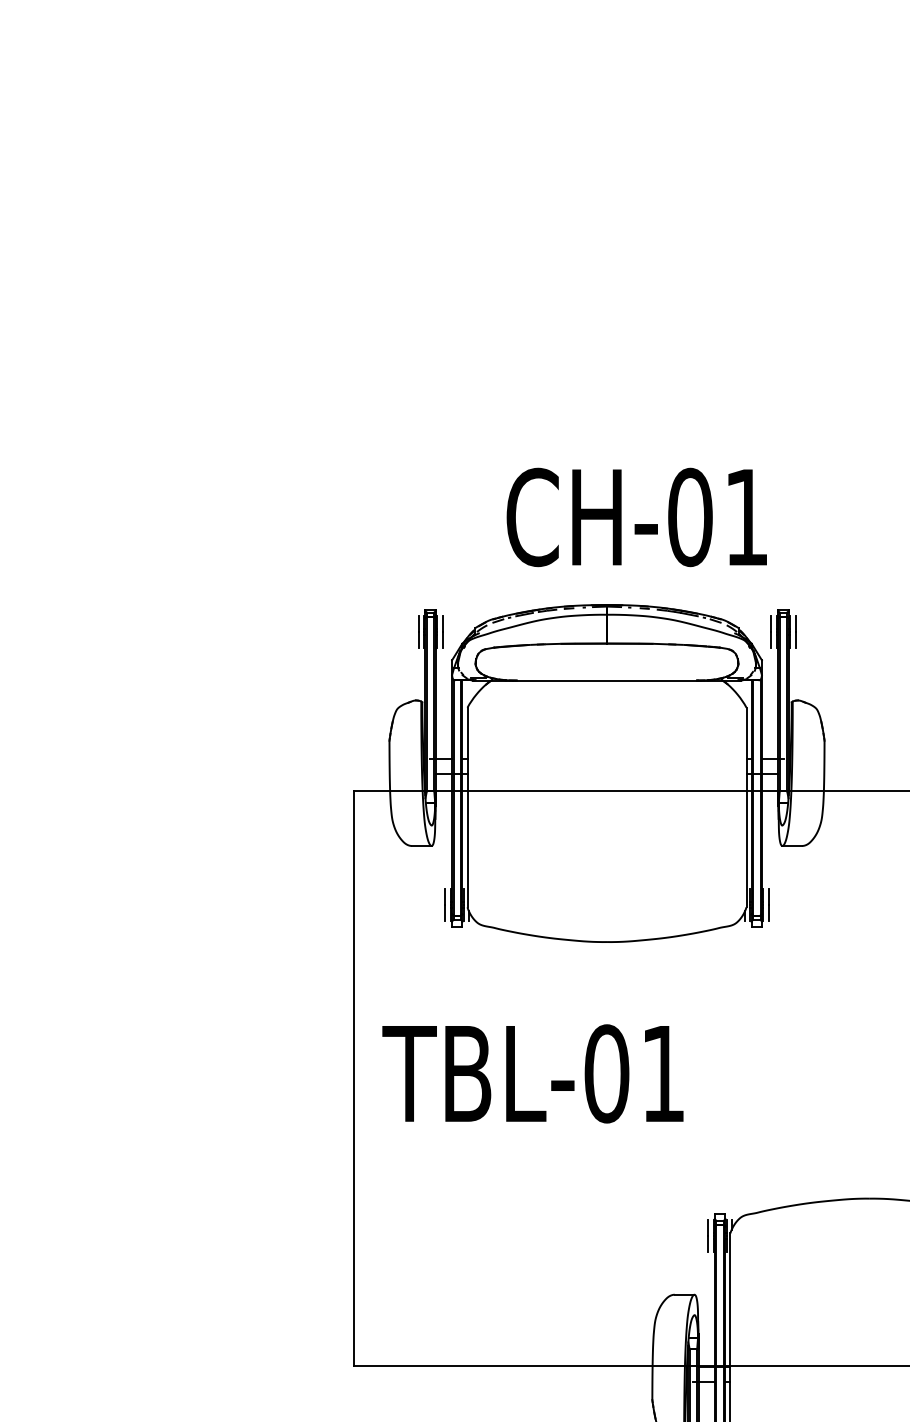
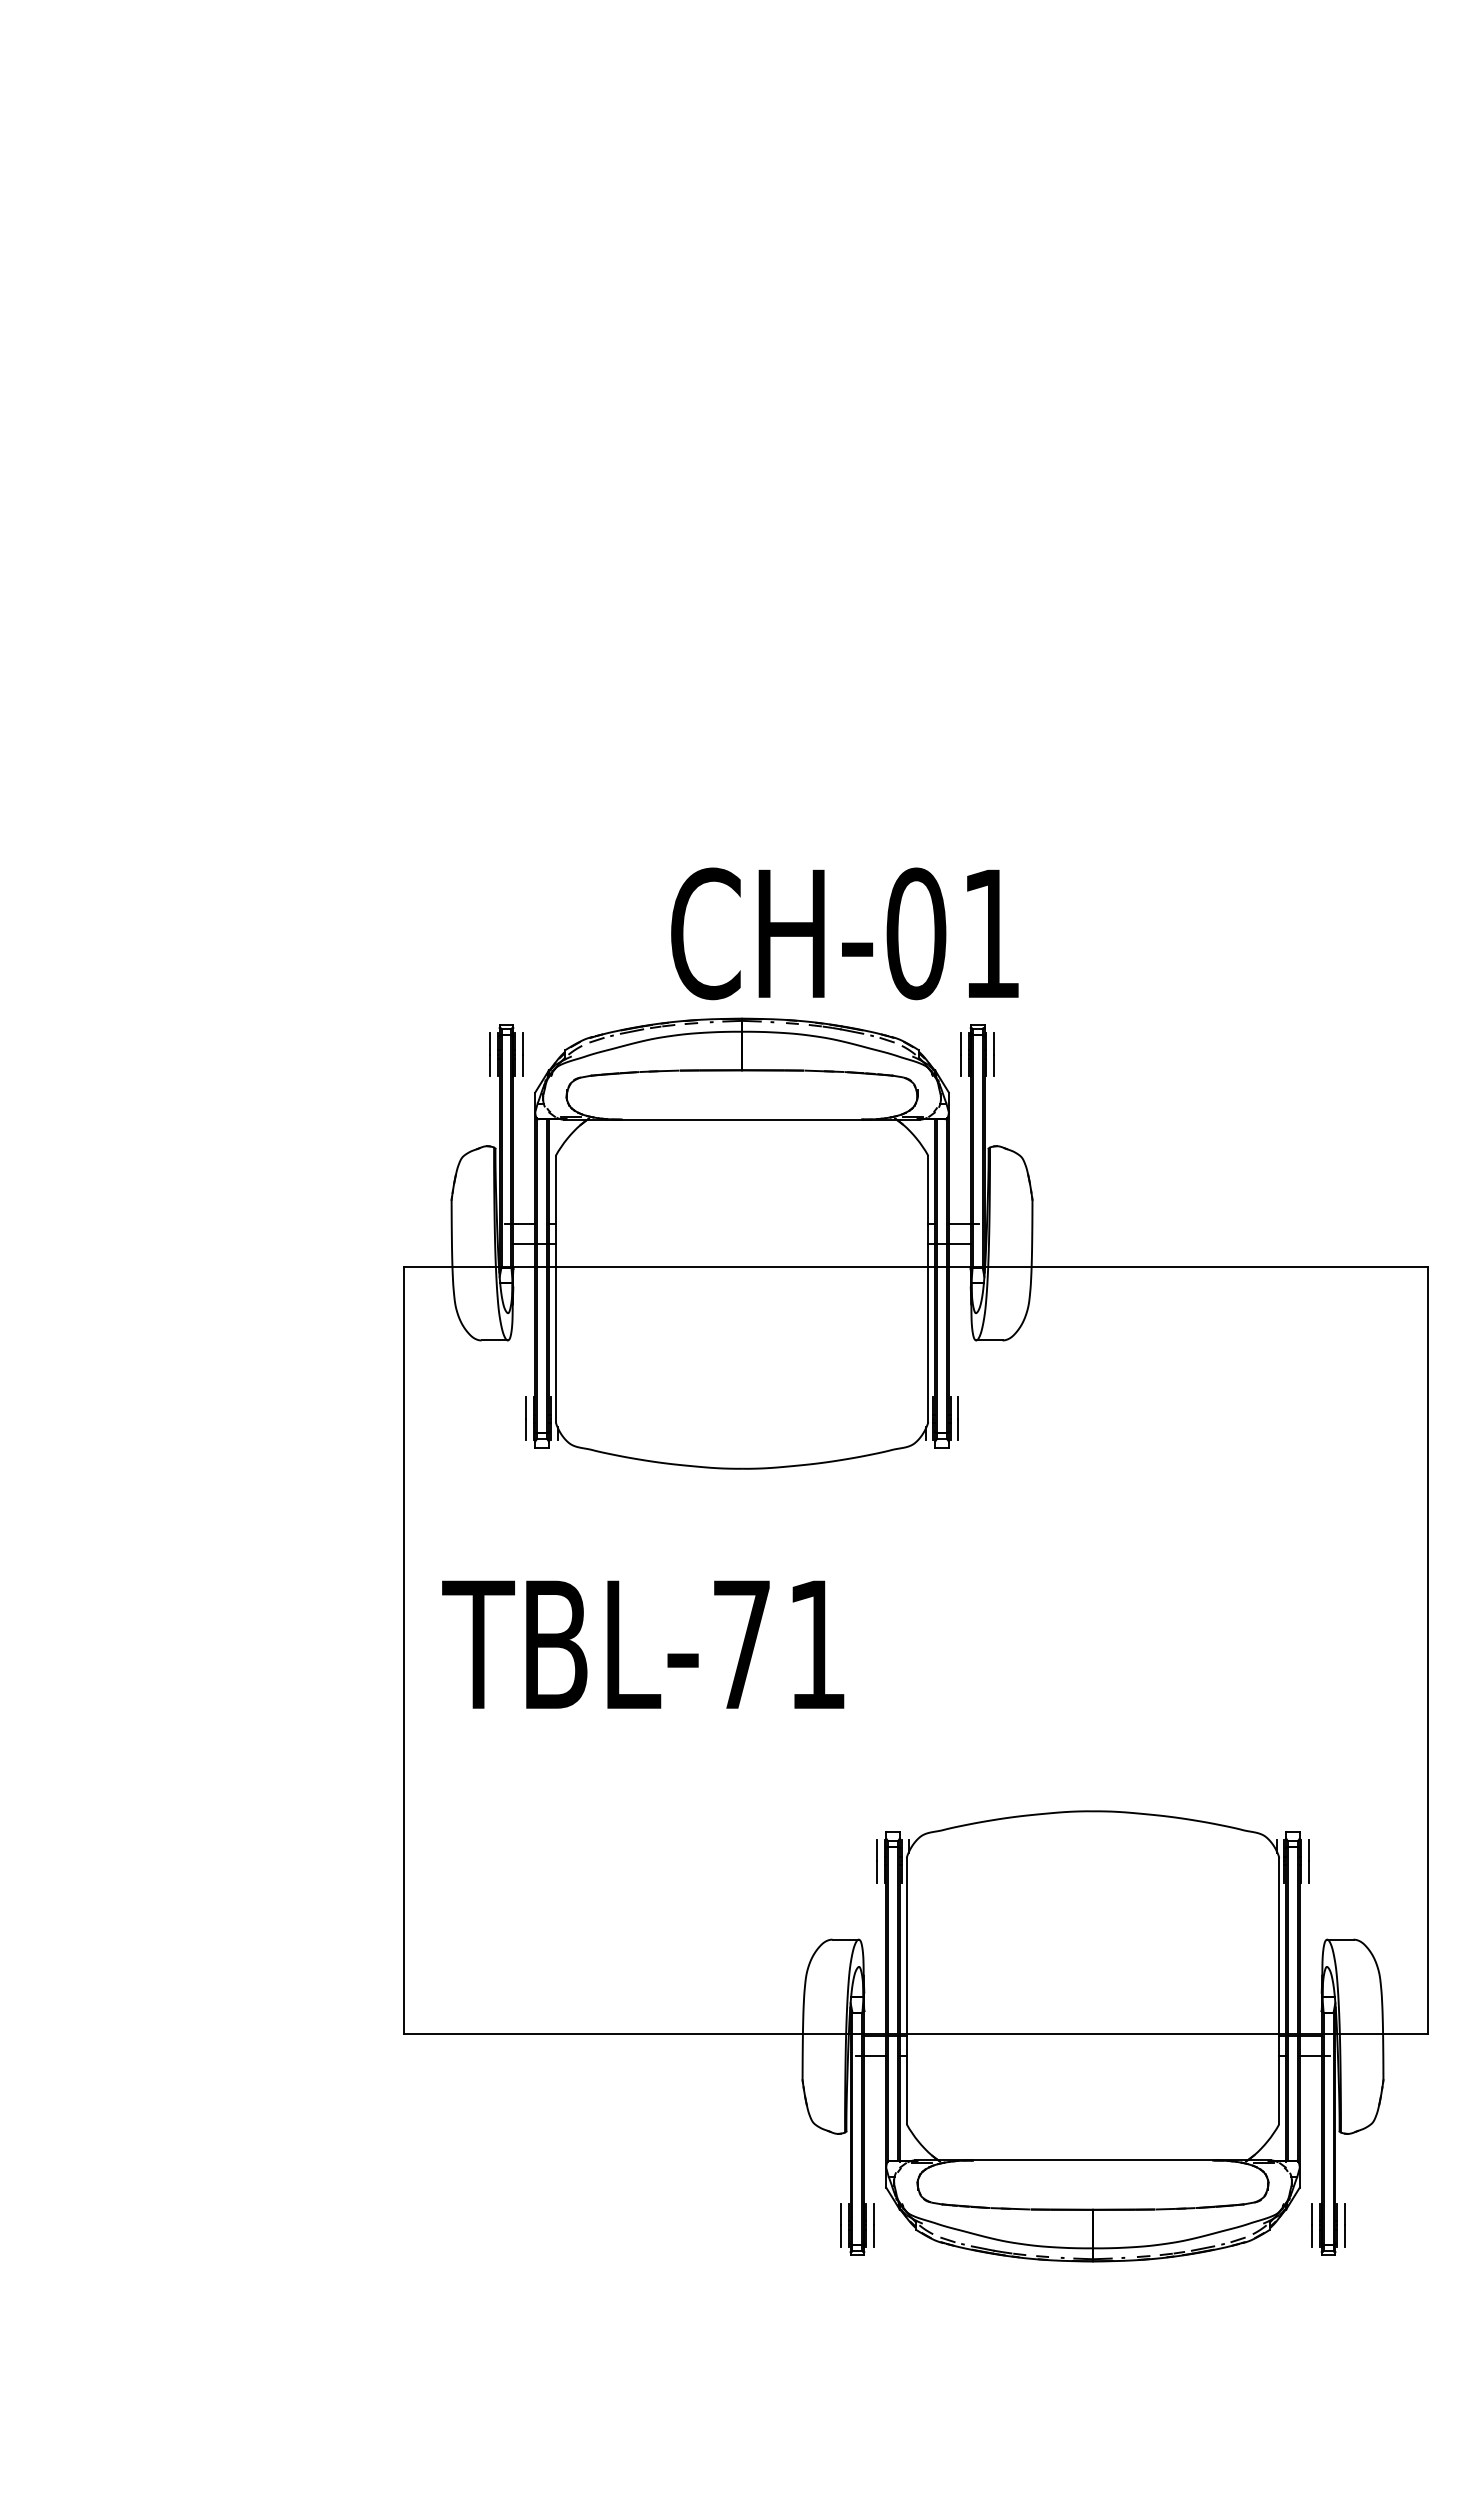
text: (636, 517) -> (844, 933), moved
text: (606, 1073) -> (741, 1644), TBL-01 -> TBL-71

